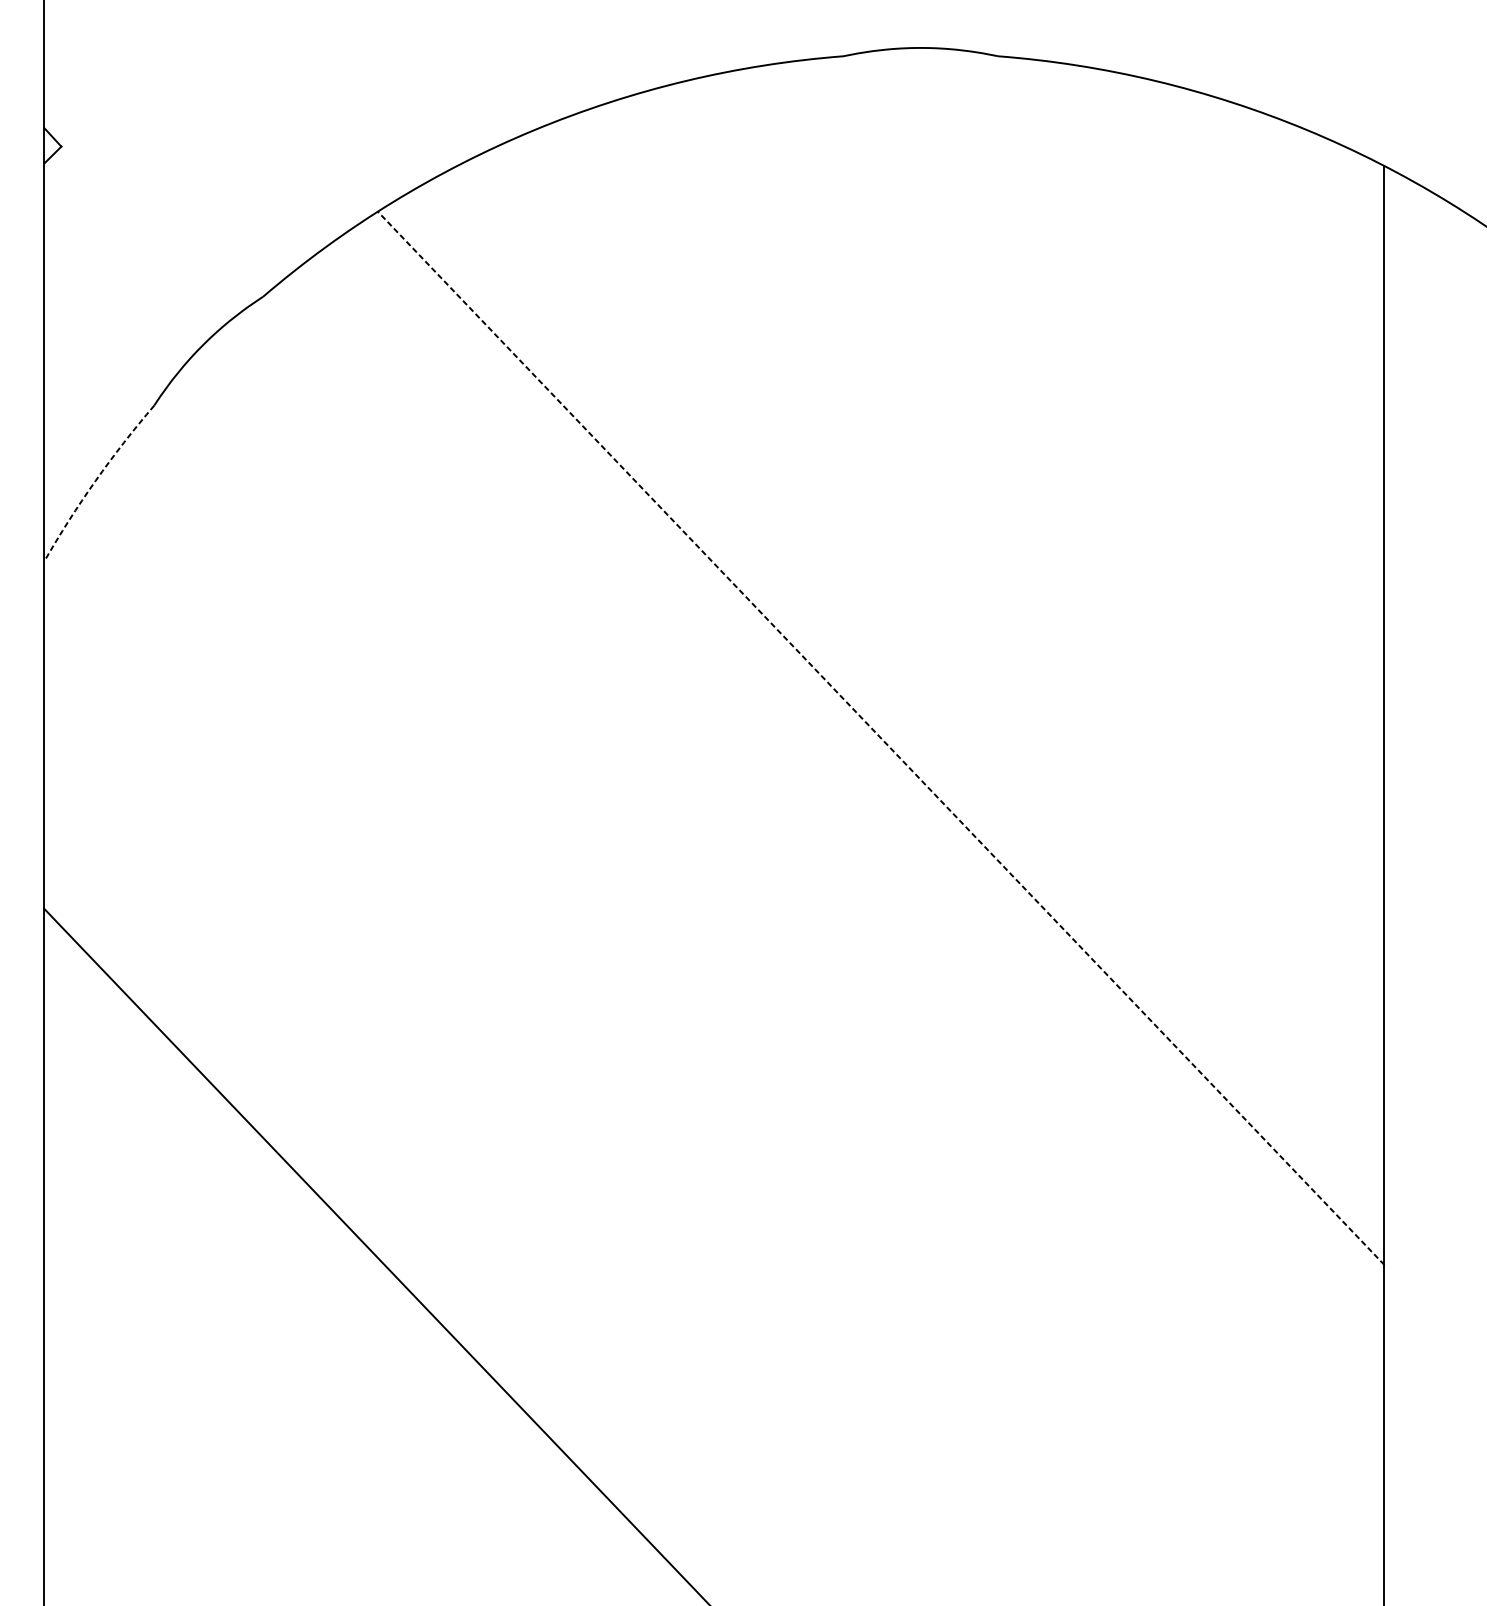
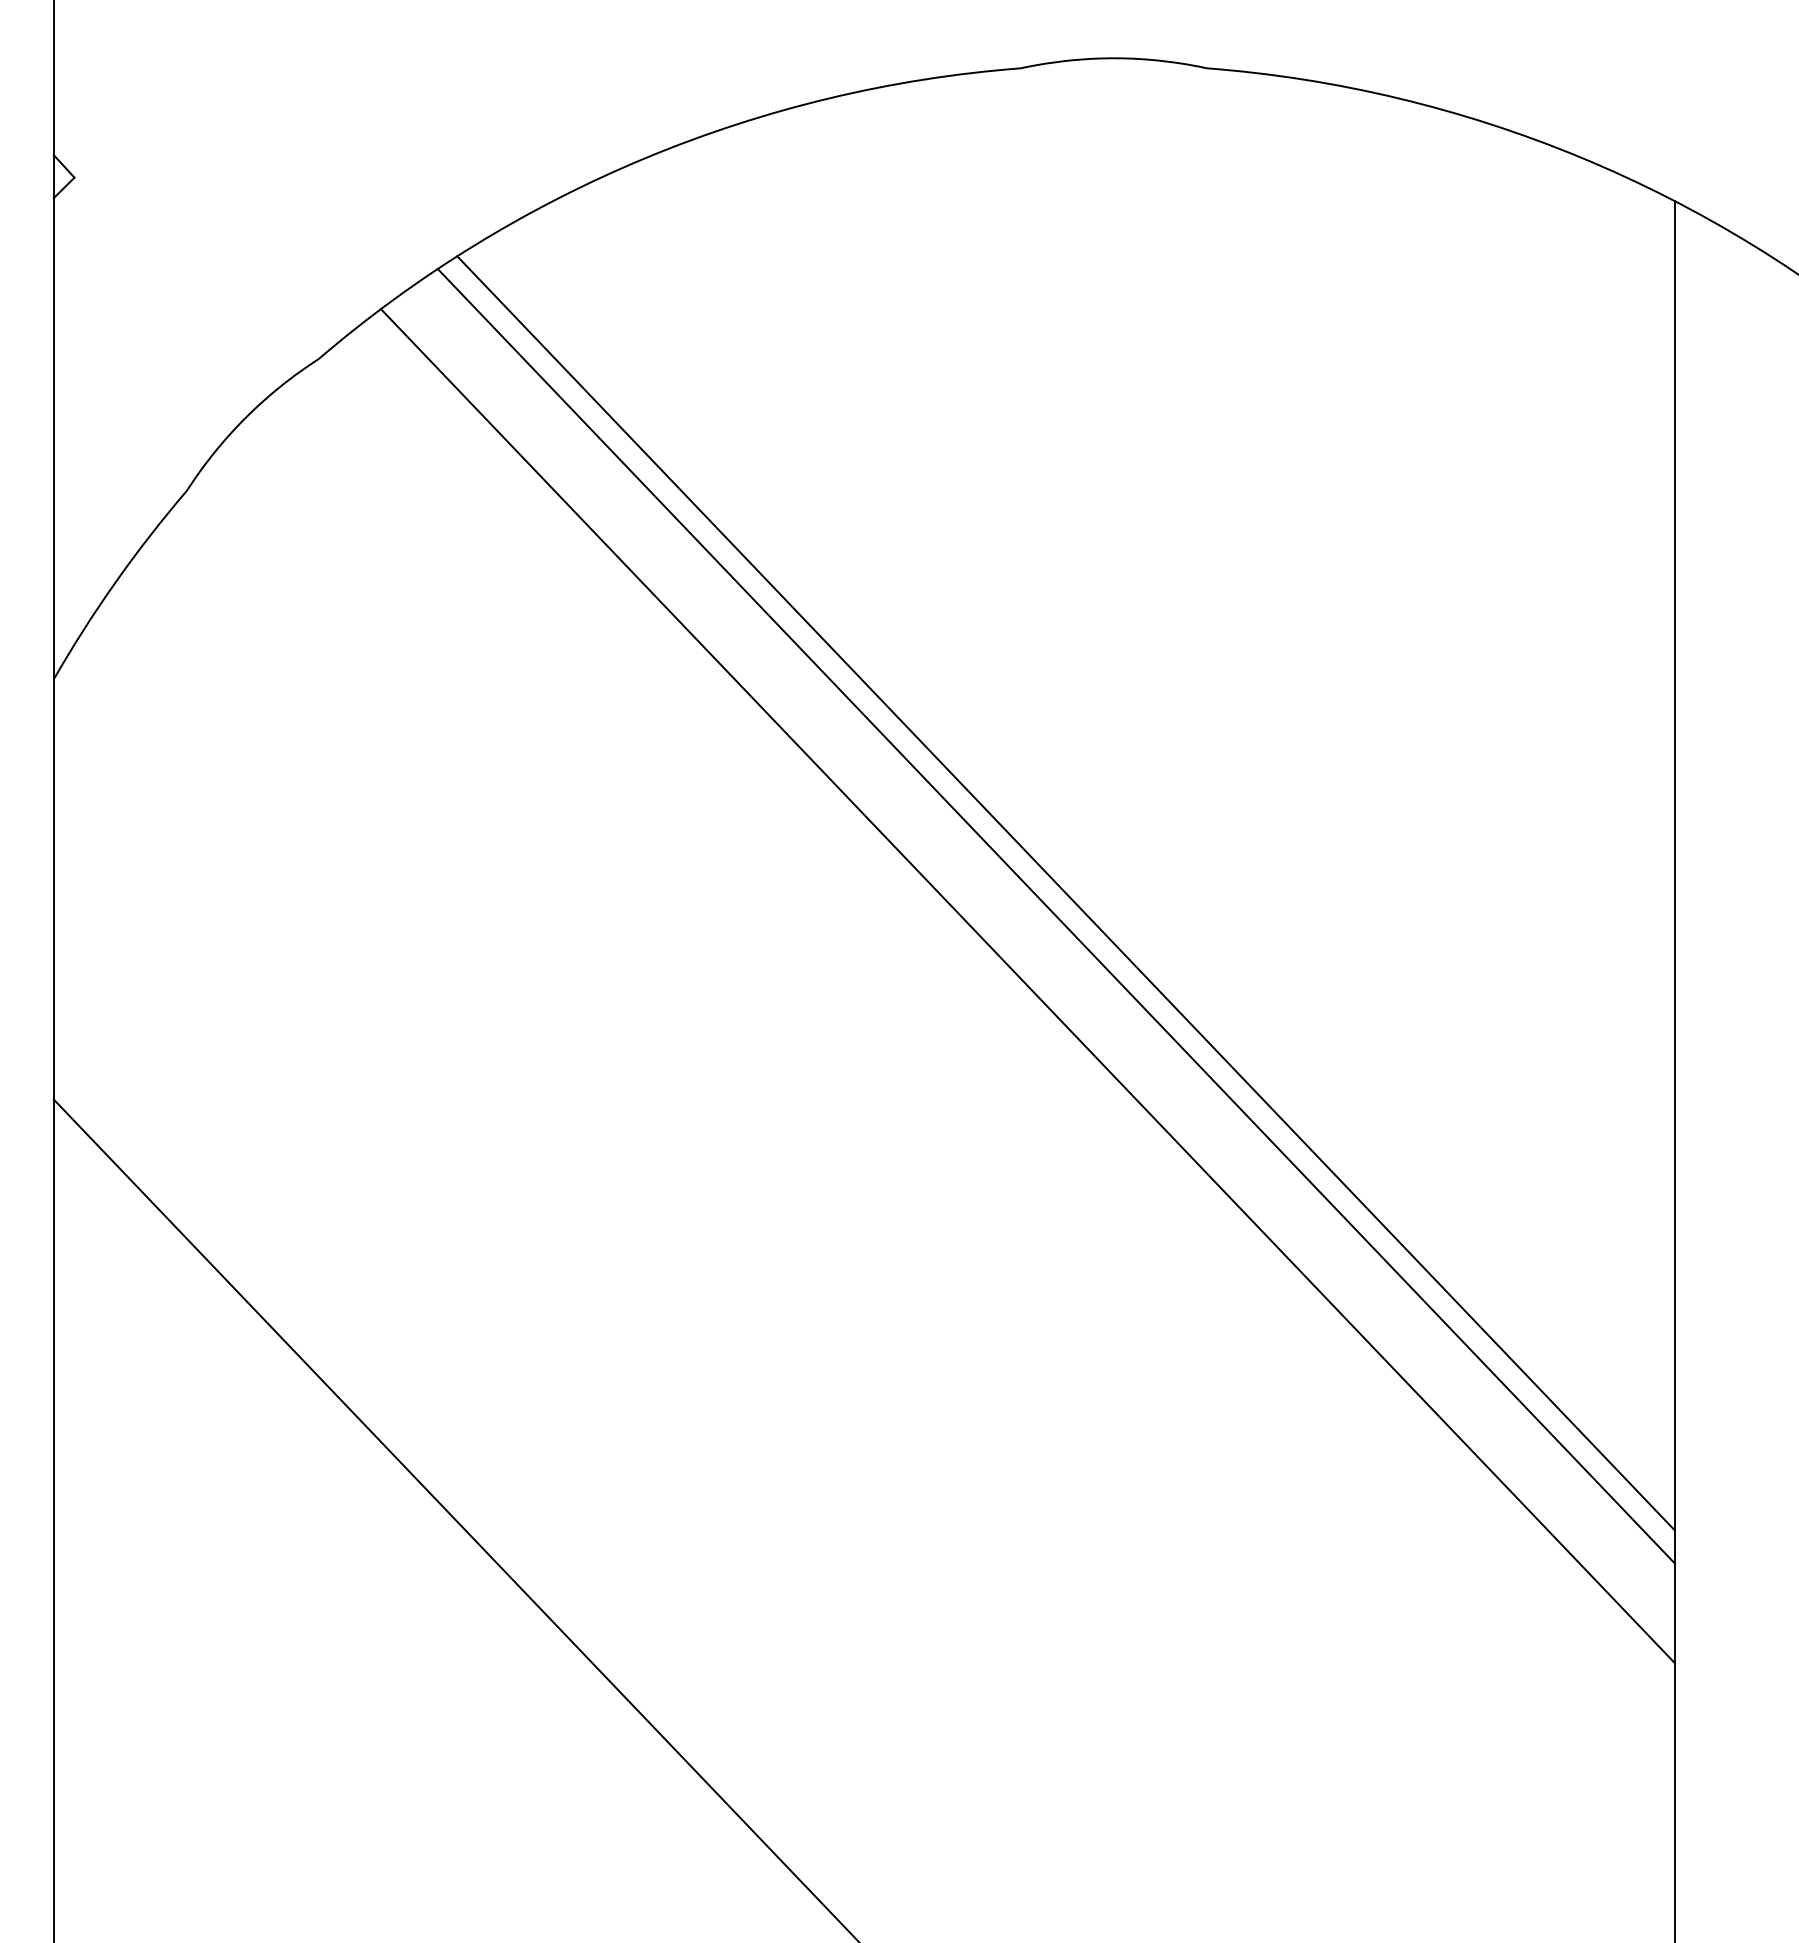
arc: (95, 480) -> (115, 581), dashed -> solid
line: (880, 737) -> (1065, 892), dashed -> solid
line: (872, 756) -> (1055, 915), added
line: (849, 814) -> (1027, 985), added

